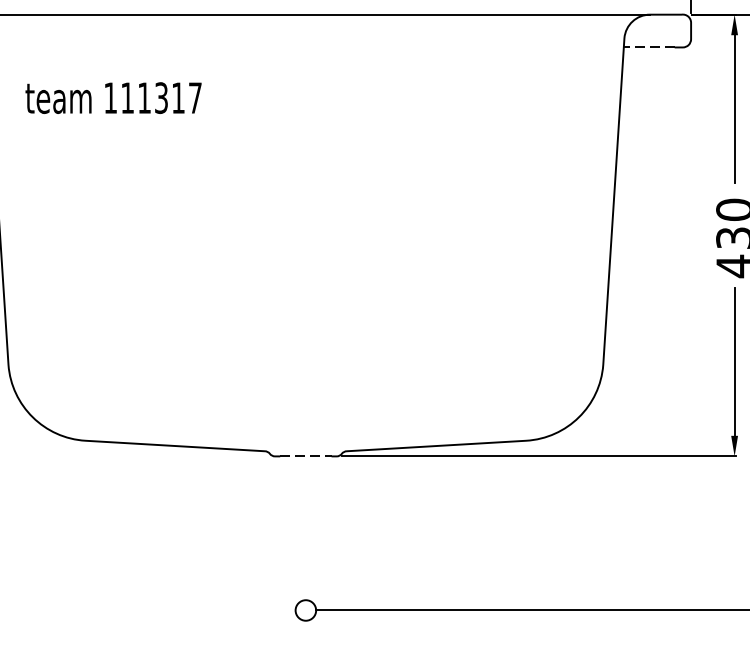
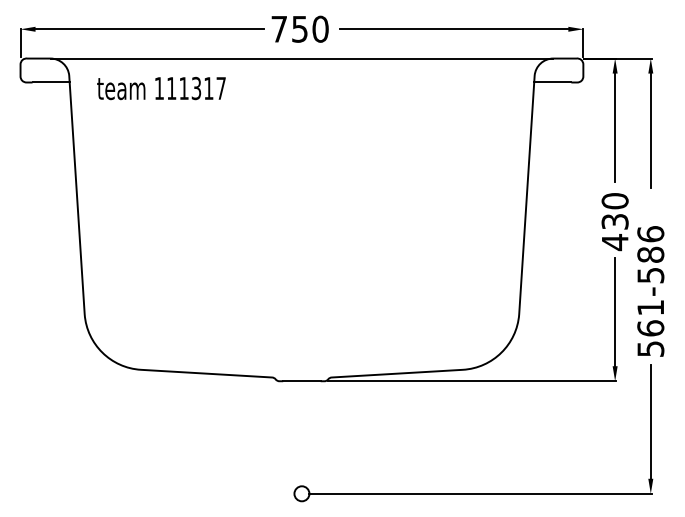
line: (648, 47) -> (552, 82), dashed -> solid
text: (113, 98) -> (161, 88), moved
line: (305, 456) -> (301, 381), dashed -> solid

